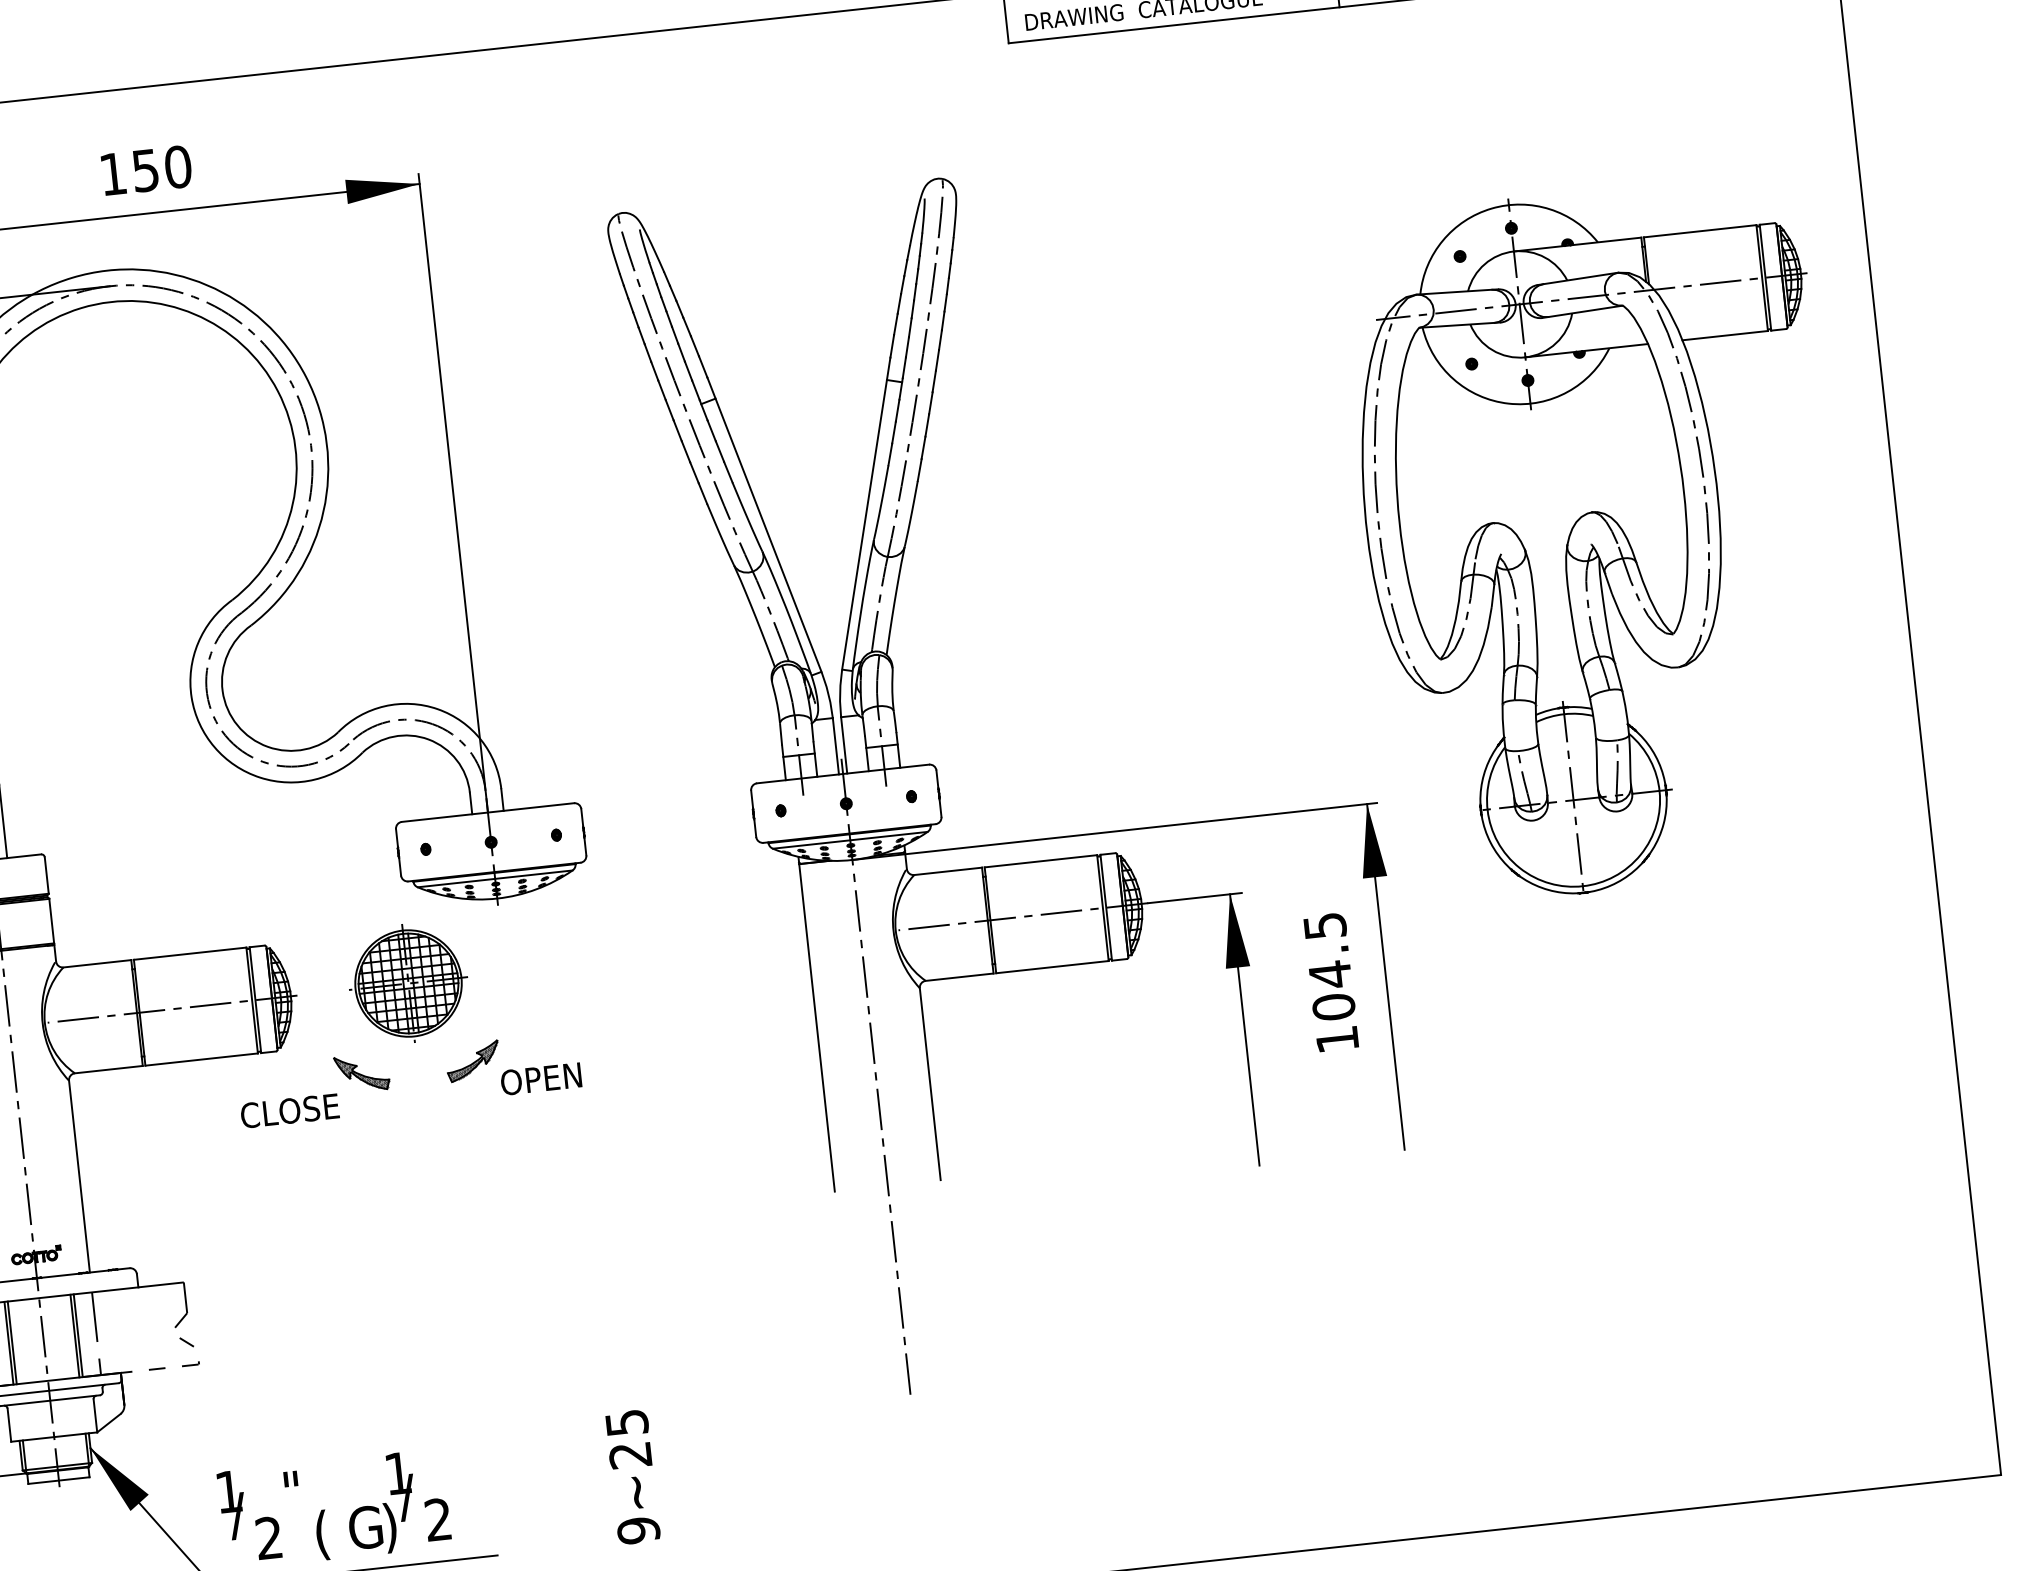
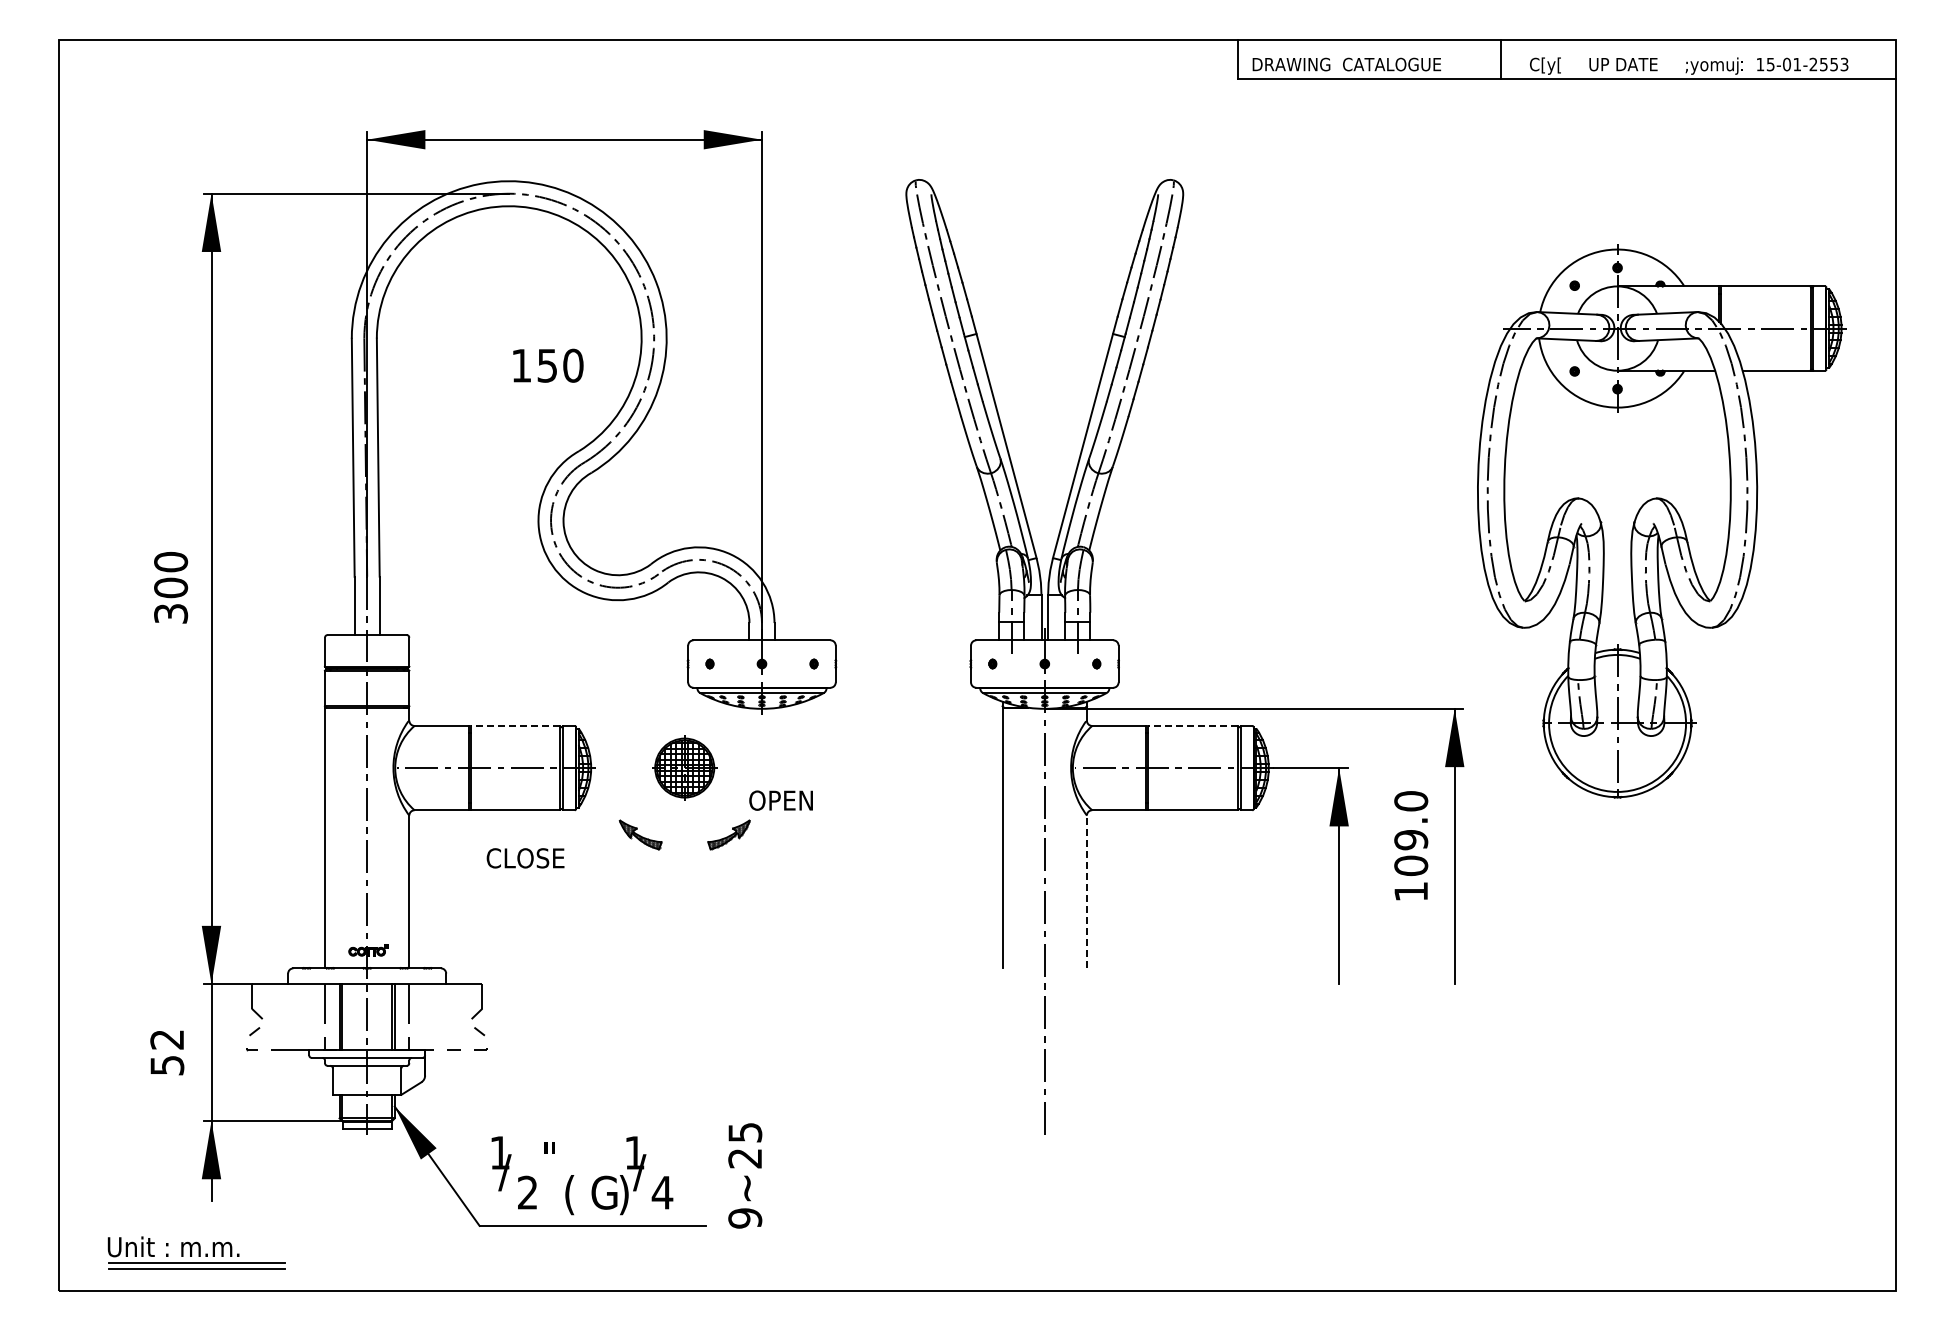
text: (146, 170) -> (548, 365), moved
line: (1041, 860) -> (1193, 725), solid -> dashed
text: (1328, 950) -> (1411, 820), 104.5 -> 109.0
line: (190, 953) -> (515, 725), solid -> dashed
part: (408, 982) -> (684, 767), size x0.7
text: (540, 1078) -> (780, 800), moved
line: (929, 1083) -> (1086, 891), solid -> dashed
text: (289, 1111) -> (525, 858), moved
text: (633, 1476) -> (745, 1175), moved
text: (438, 1519) -> (662, 1192), 2 -> 4

